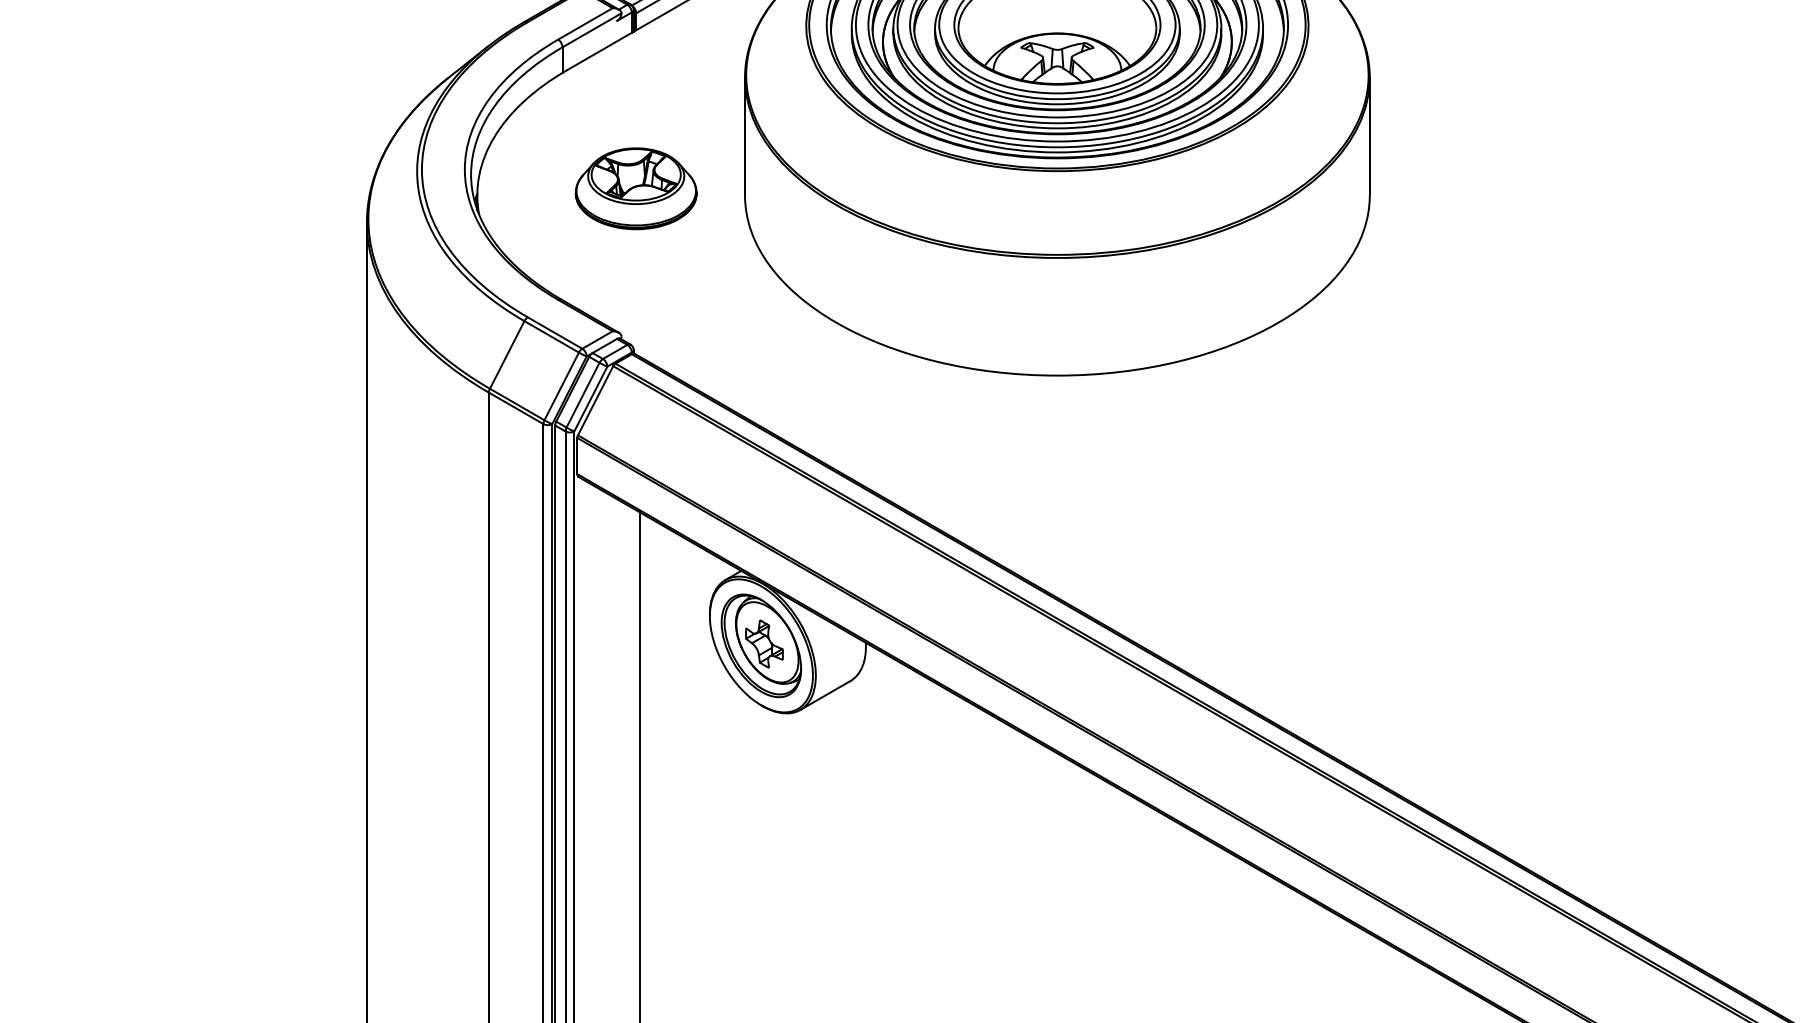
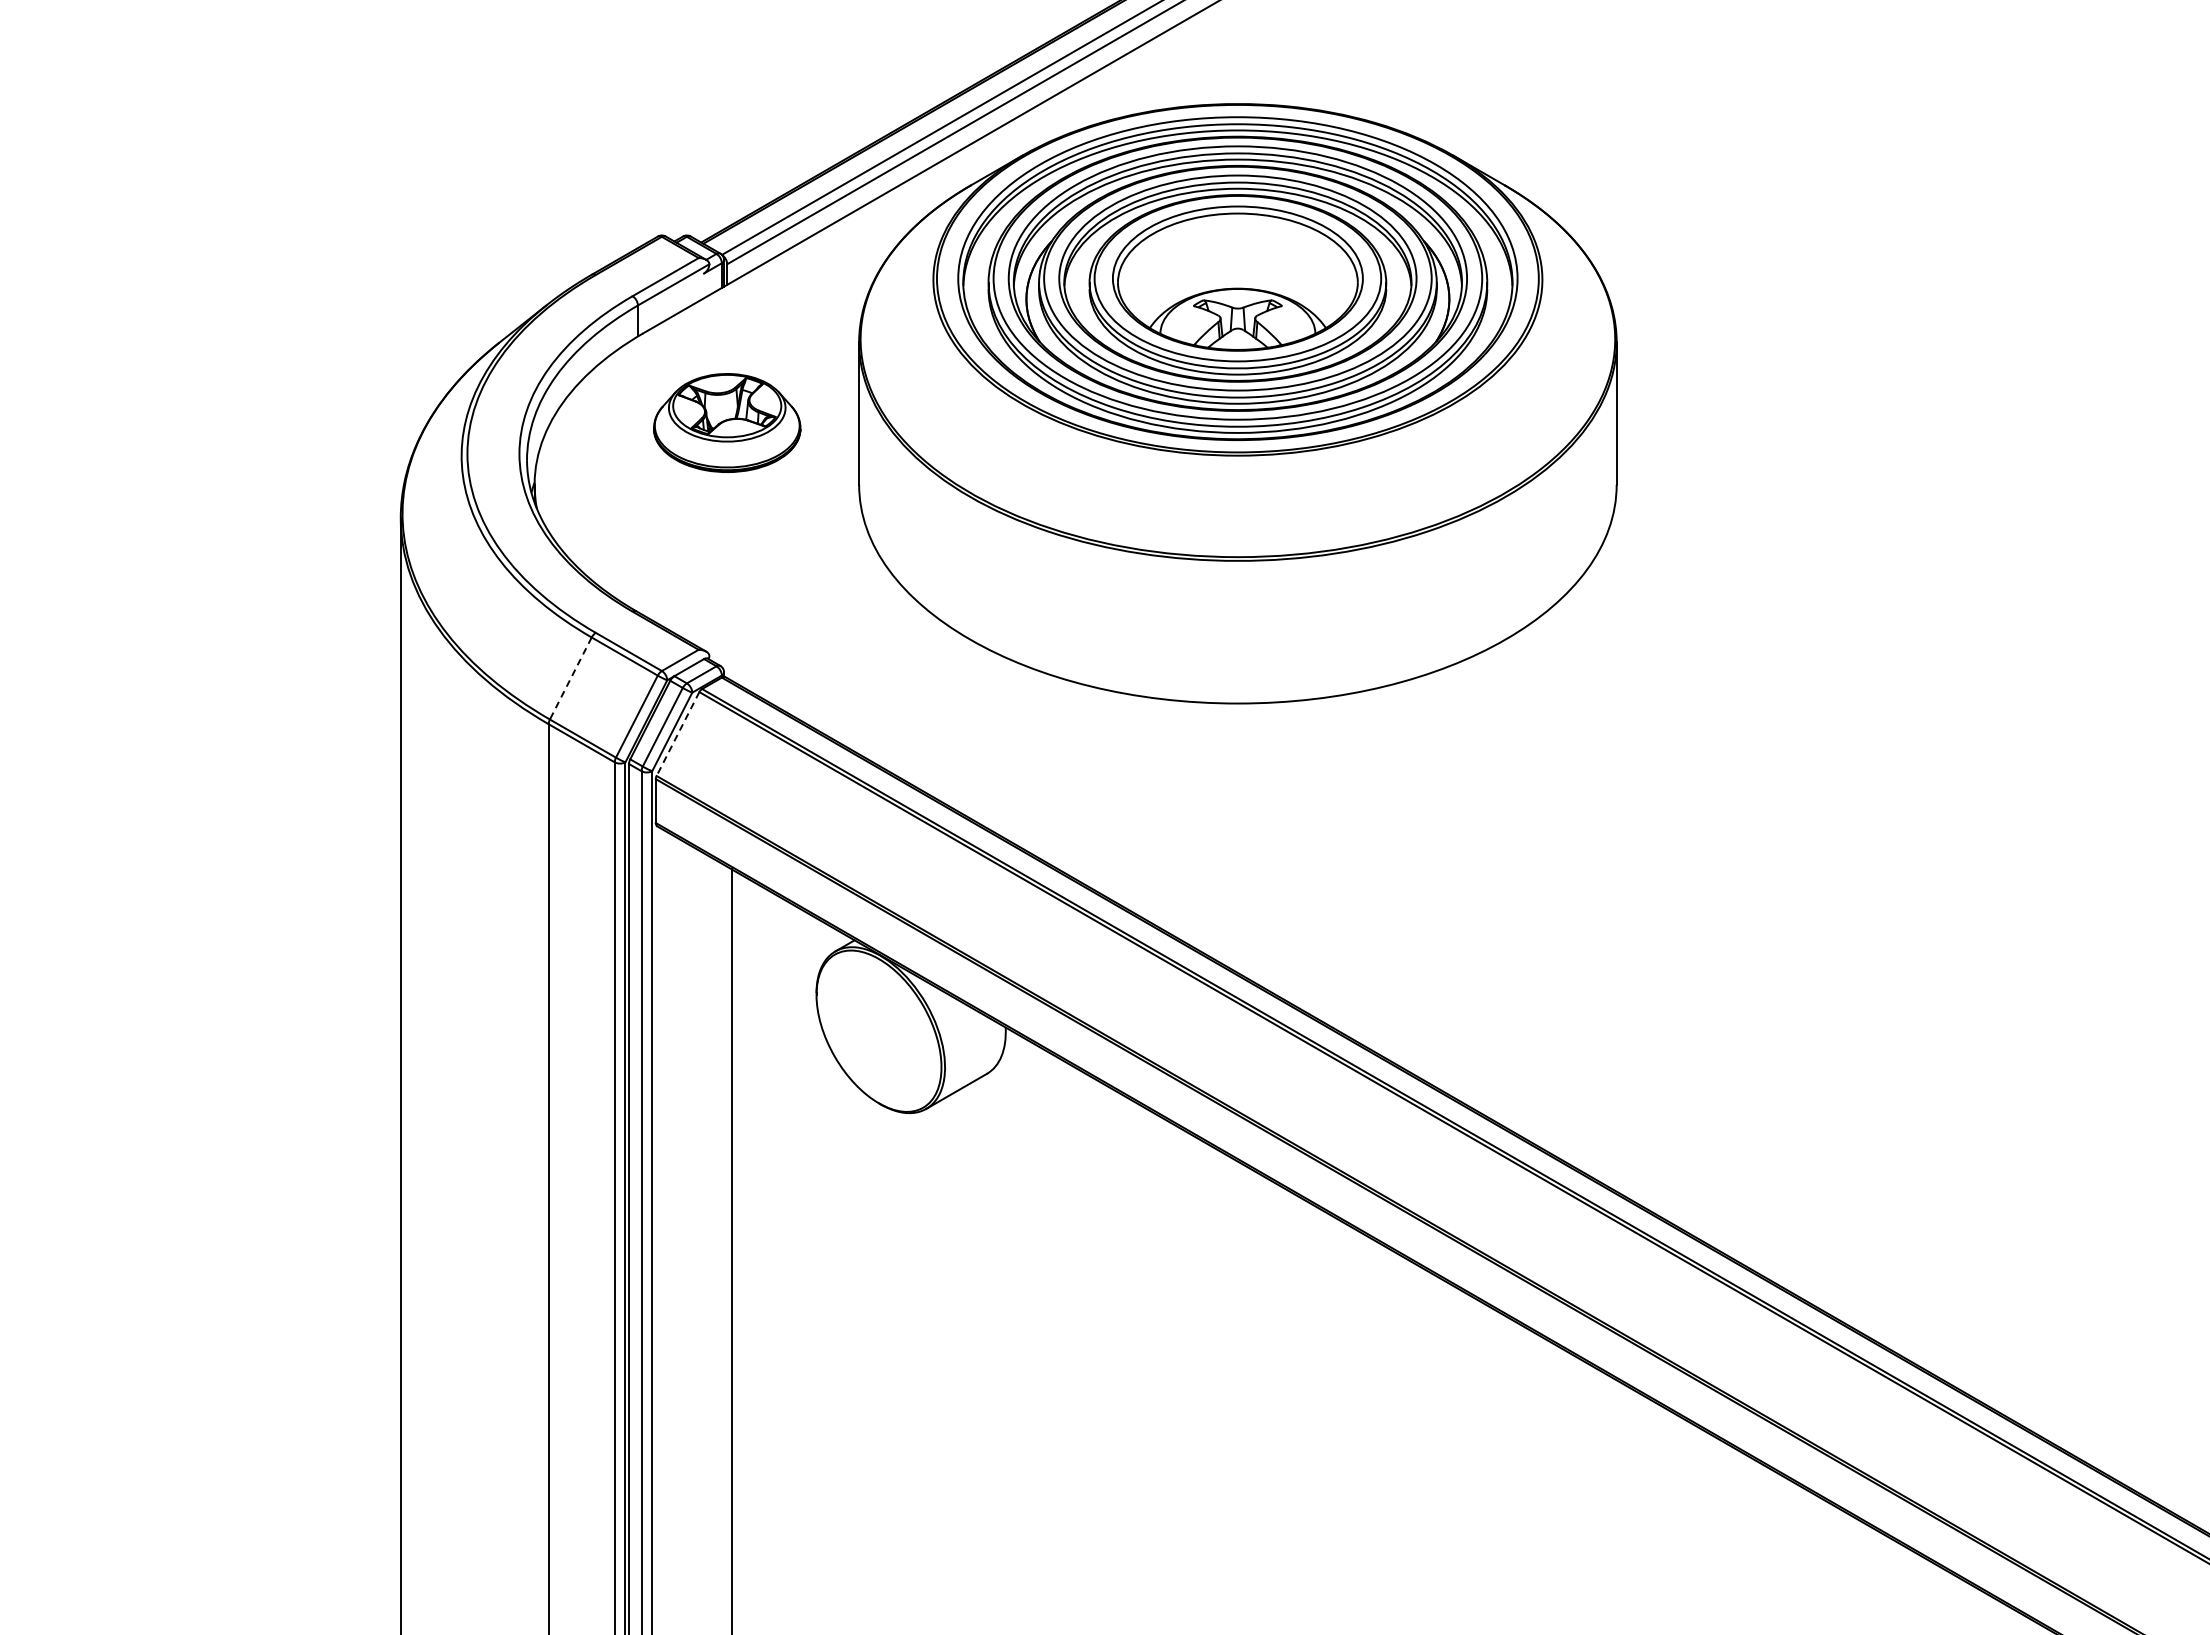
part: (636, 188) -> (727, 422), moved
line: (506, 354) -> (570, 678), solid -> dashed
line: (595, 401) -> (677, 734), solid -> dashed
part: (761, 646) -> (879, 1031), removed

